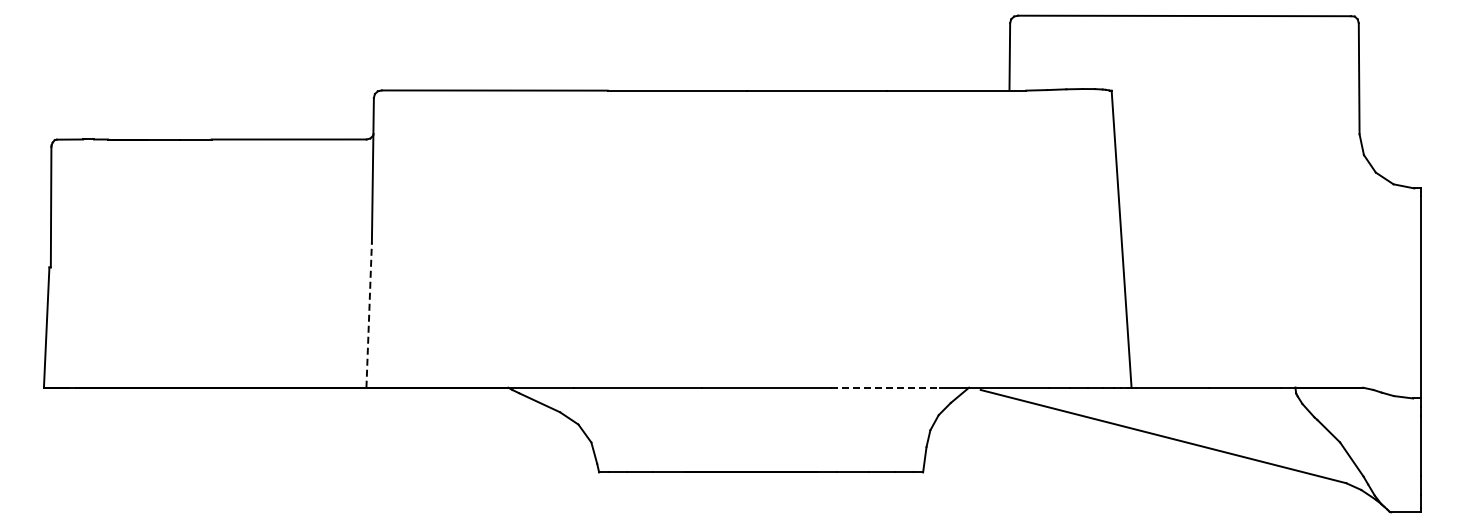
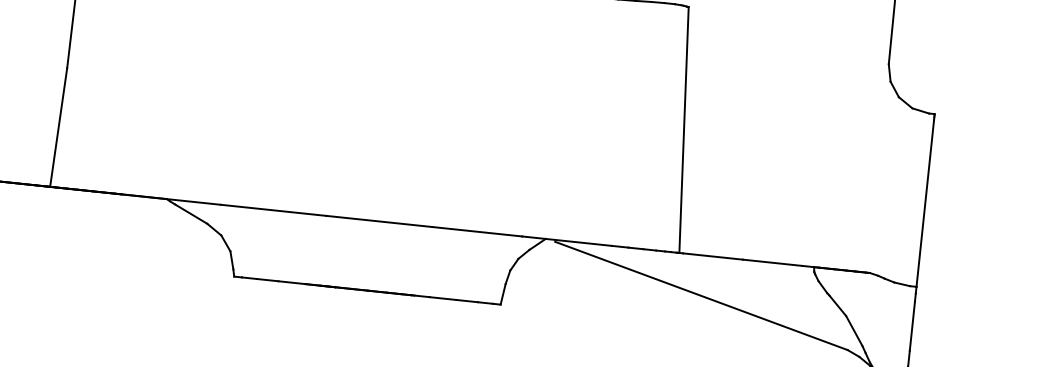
line: (369, 314) -> (59, 126), dashed -> solid
line: (885, 387) -> (477, 231), dashed -> solid

